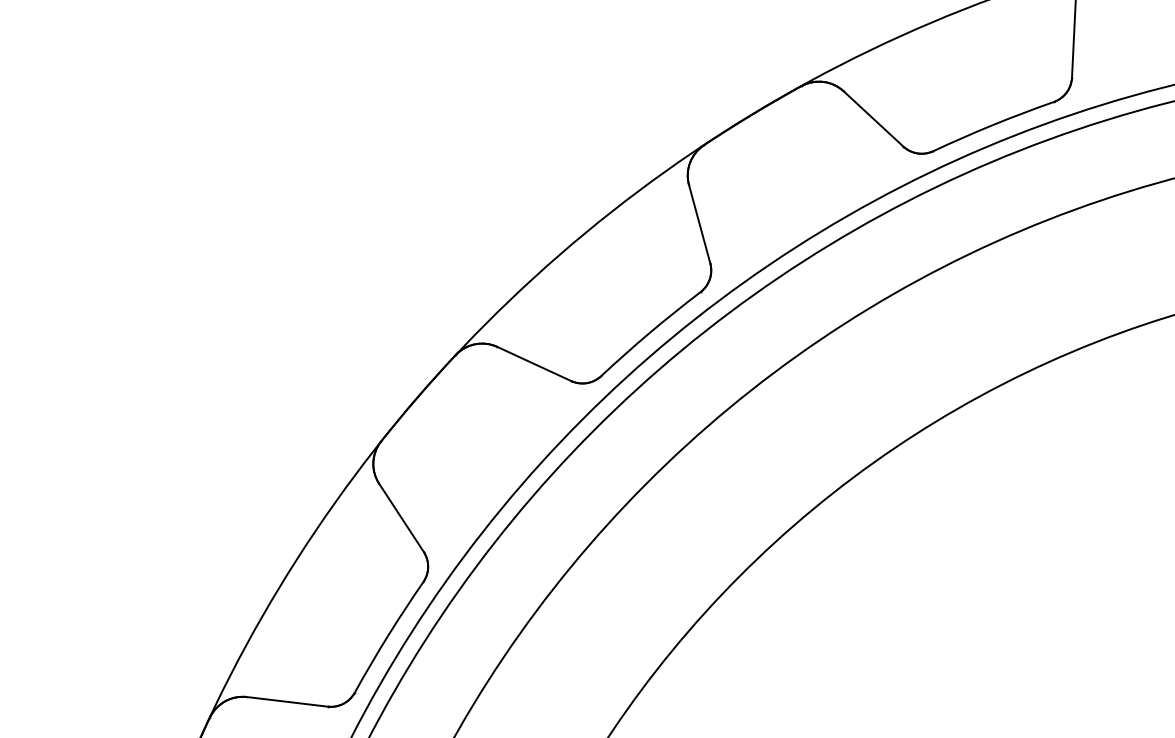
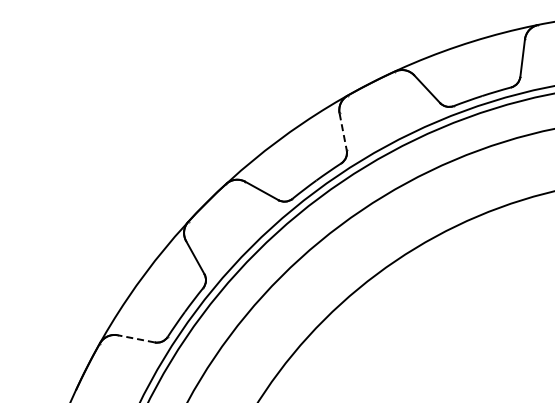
line: (700, 223) -> (343, 131), solid -> dashed
line: (287, 701) -> (136, 338), solid -> dashed

